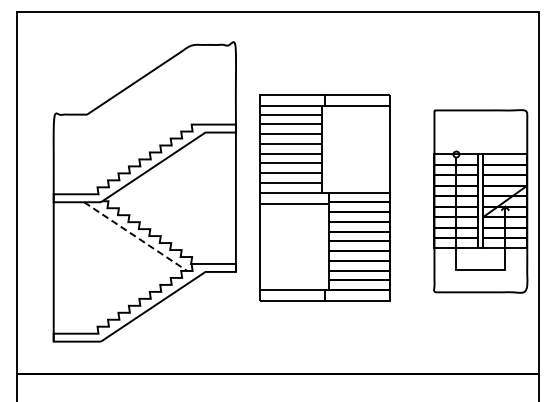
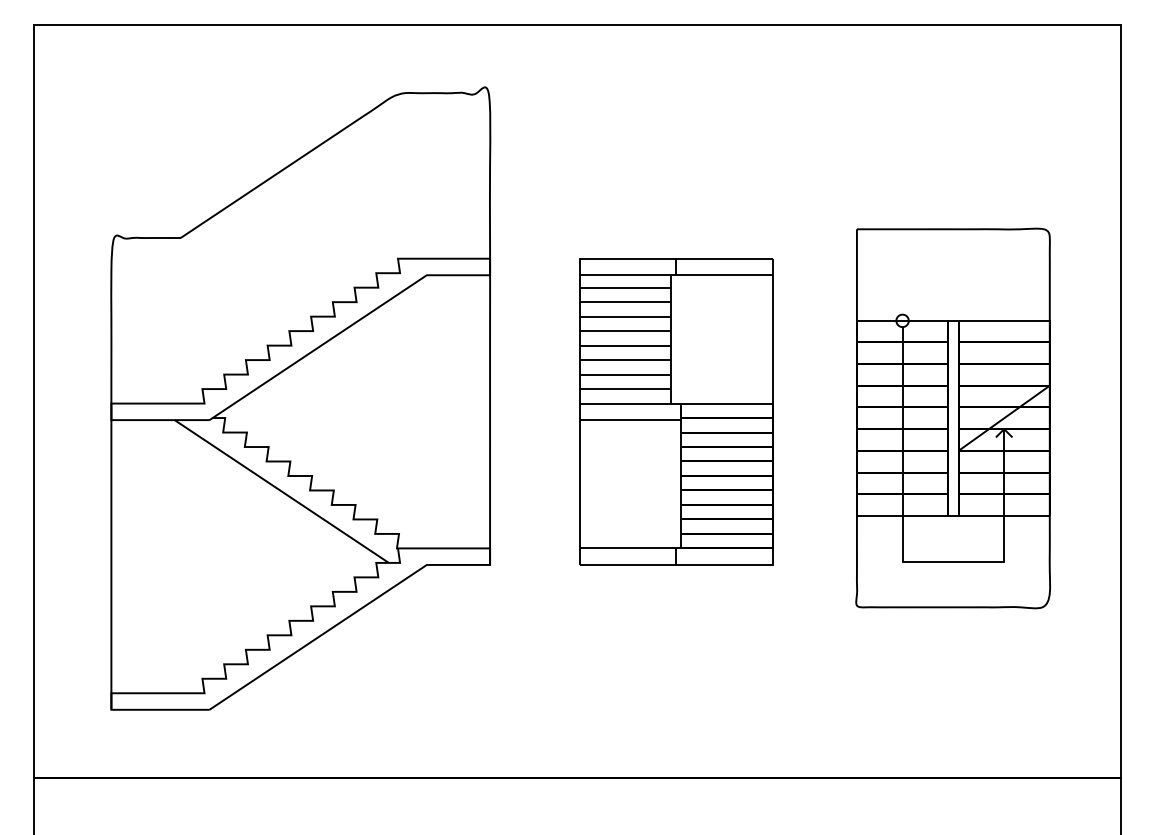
part: (325, 198) -> (676, 412), size x0.71
part: (480, 201) -> (952, 418), moved
line: (135, 236) -> (281, 491), dashed -> solid

